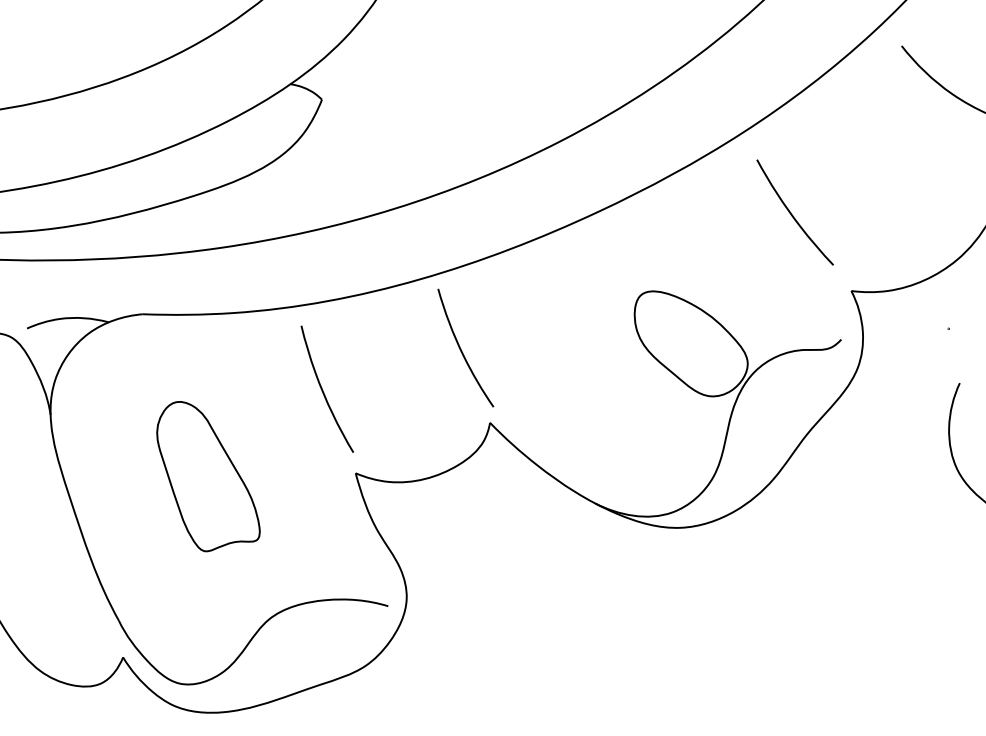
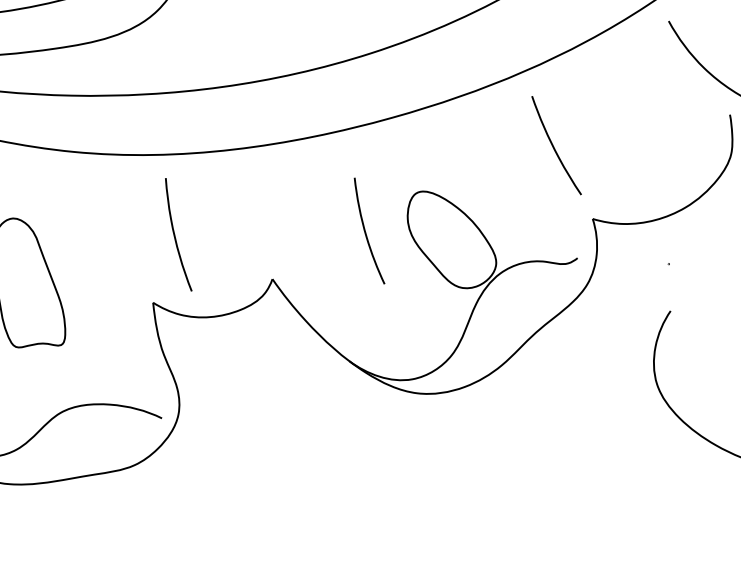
curve: (461, 348) -> (365, 230), moved
curve: (323, 390) -> (175, 235), moved

